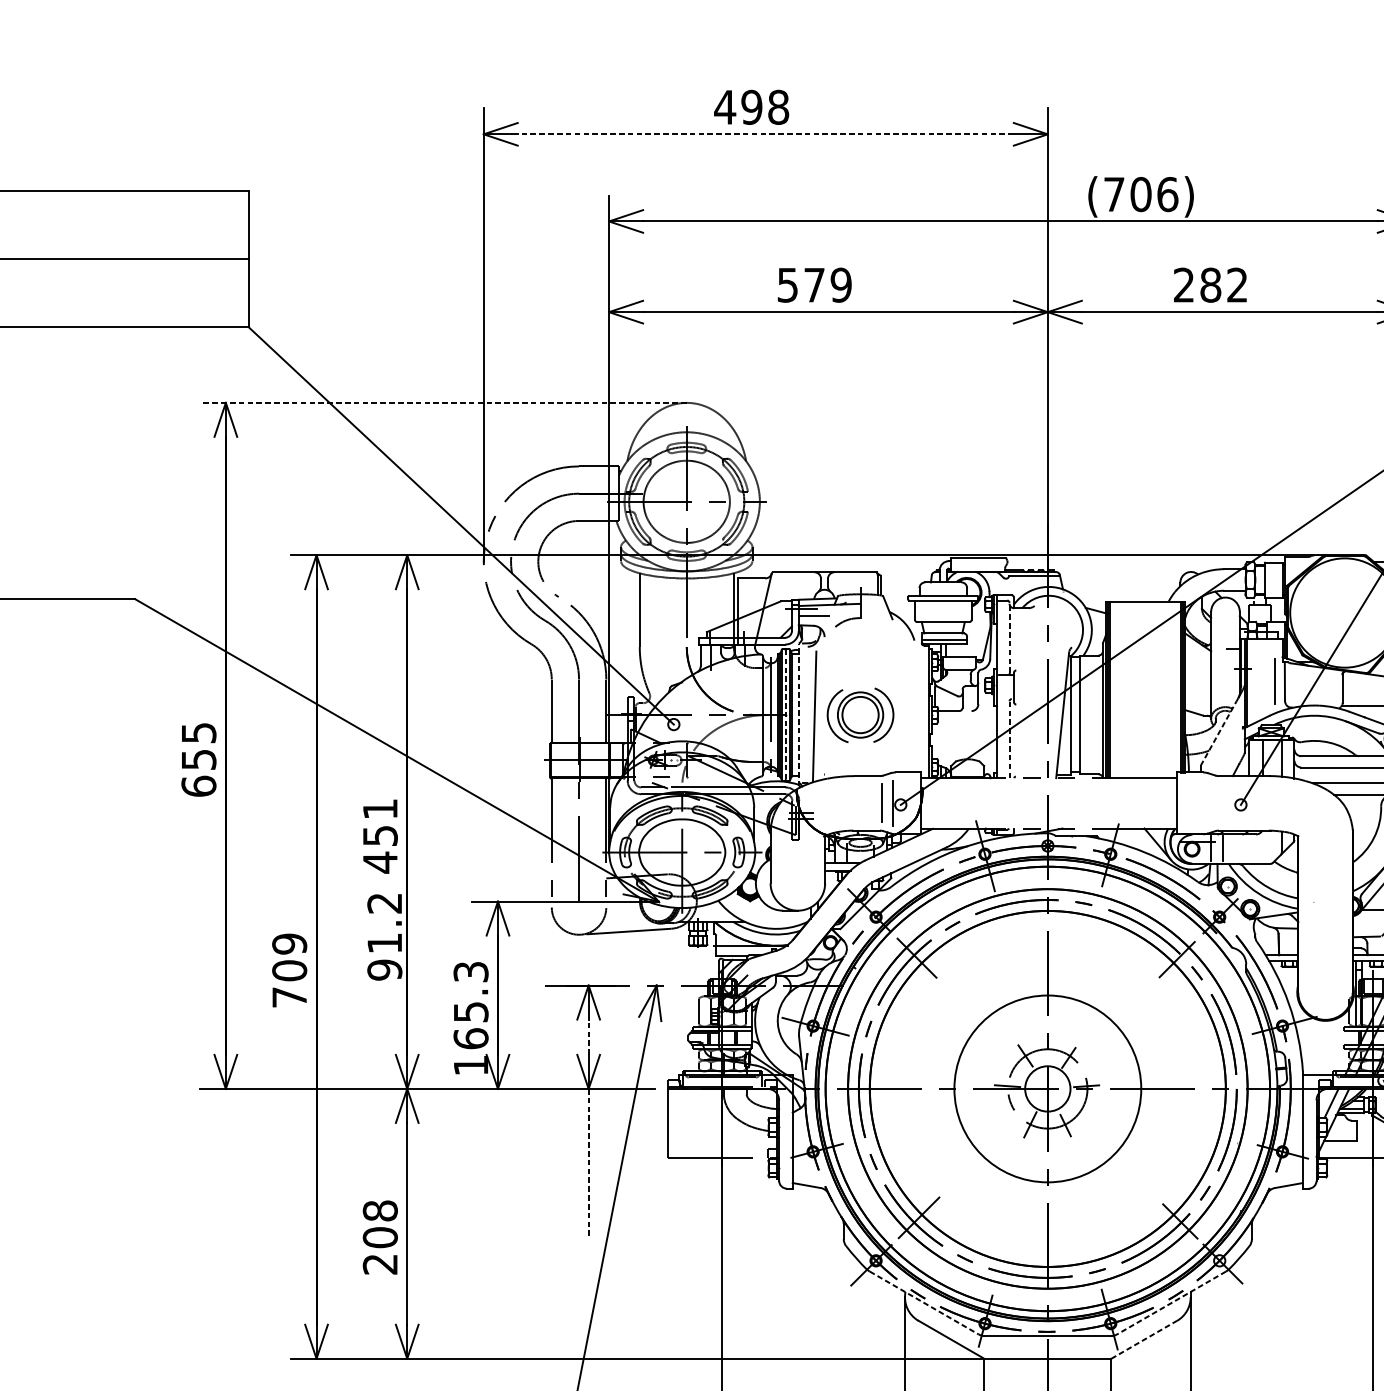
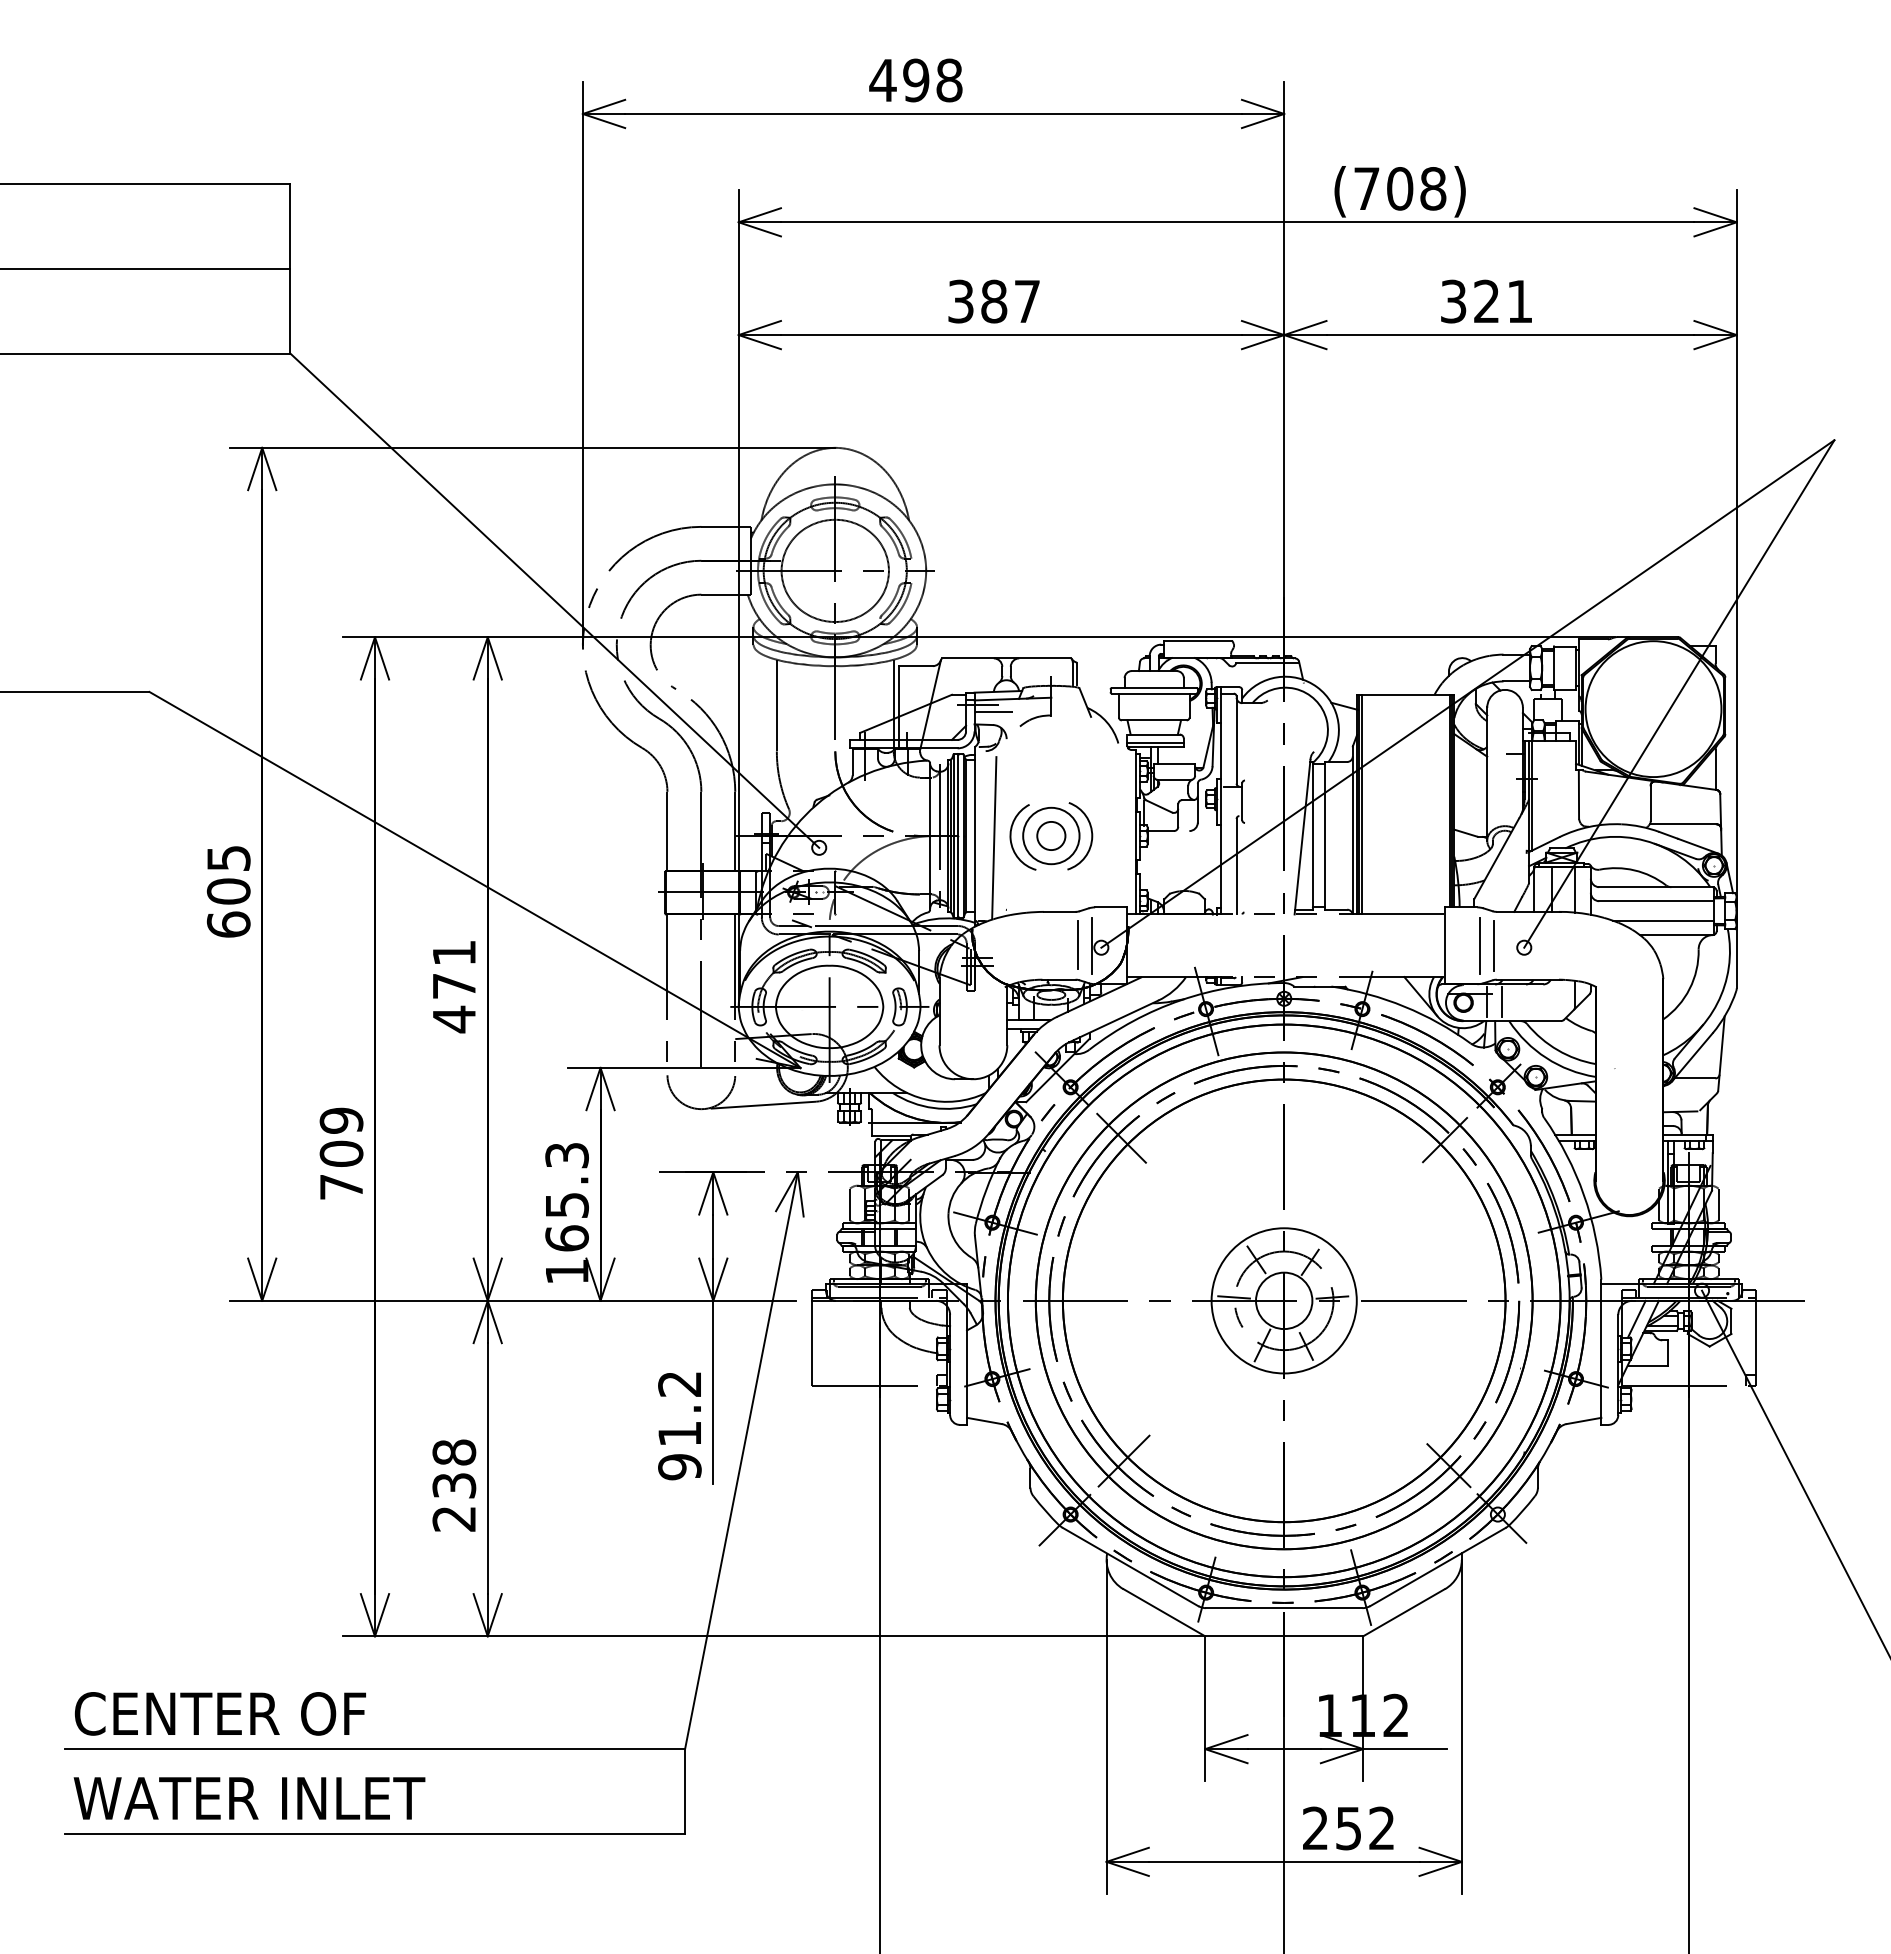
line: (765, 133) -> (933, 113), dashed -> solid
text: (1167, 194) -> (1433, 188), (706) -> (708)
text: (814, 285) -> (994, 301), 579 -> 387
text: (1210, 285) -> (1486, 301), 282 -> 321
line: (443, 402) -> (532, 447), dashed -> solid
line: (1009, 638) -> (1236, 740), dashed -> solid
line: (1274, 680) -> (1479, 945), moved
circle: (860, 714) -> (1051, 835), size x0.62
line: (785, 715) -> (958, 836), dashed -> solid
line: (798, 715) -> (974, 836), dashed -> solid
line: (1218, 733) -> (1496, 858), dashed -> solid
line: (1009, 739) -> (1236, 866), dashed -> solid
text: (198, 759) -> (228, 891), 655 -> 605
line: (1216, 803) -> (1494, 945), added
text: (380, 836) -> (454, 986), 451 -> 471
text: (384, 937) -> (679, 1426), moved
line: (588, 1037) -> (713, 1236), dashed -> solid
circle: (1047, 1088) -> (1283, 1300), size x0.62
line: (588, 1162) -> (713, 1392), dashed -> solid
text: (380, 1237) -> (454, 1485), 208 -> 238
line: (925, 1303) -> (1131, 1567), dashed -> solid
line: (1171, 1303) -> (1437, 1567), dashed -> solid
line: (1144, 1339) -> (1404, 1612), dashed -> solid

